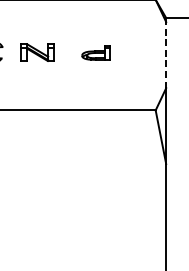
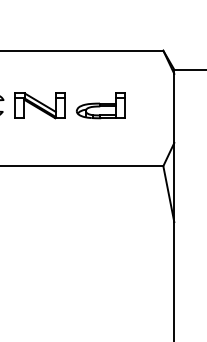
part: (37, 52) -> (39, 105), size x1.43
part: (95, 52) -> (100, 105), size x1.67
line: (166, 55) -> (174, 108), dashed -> solid

